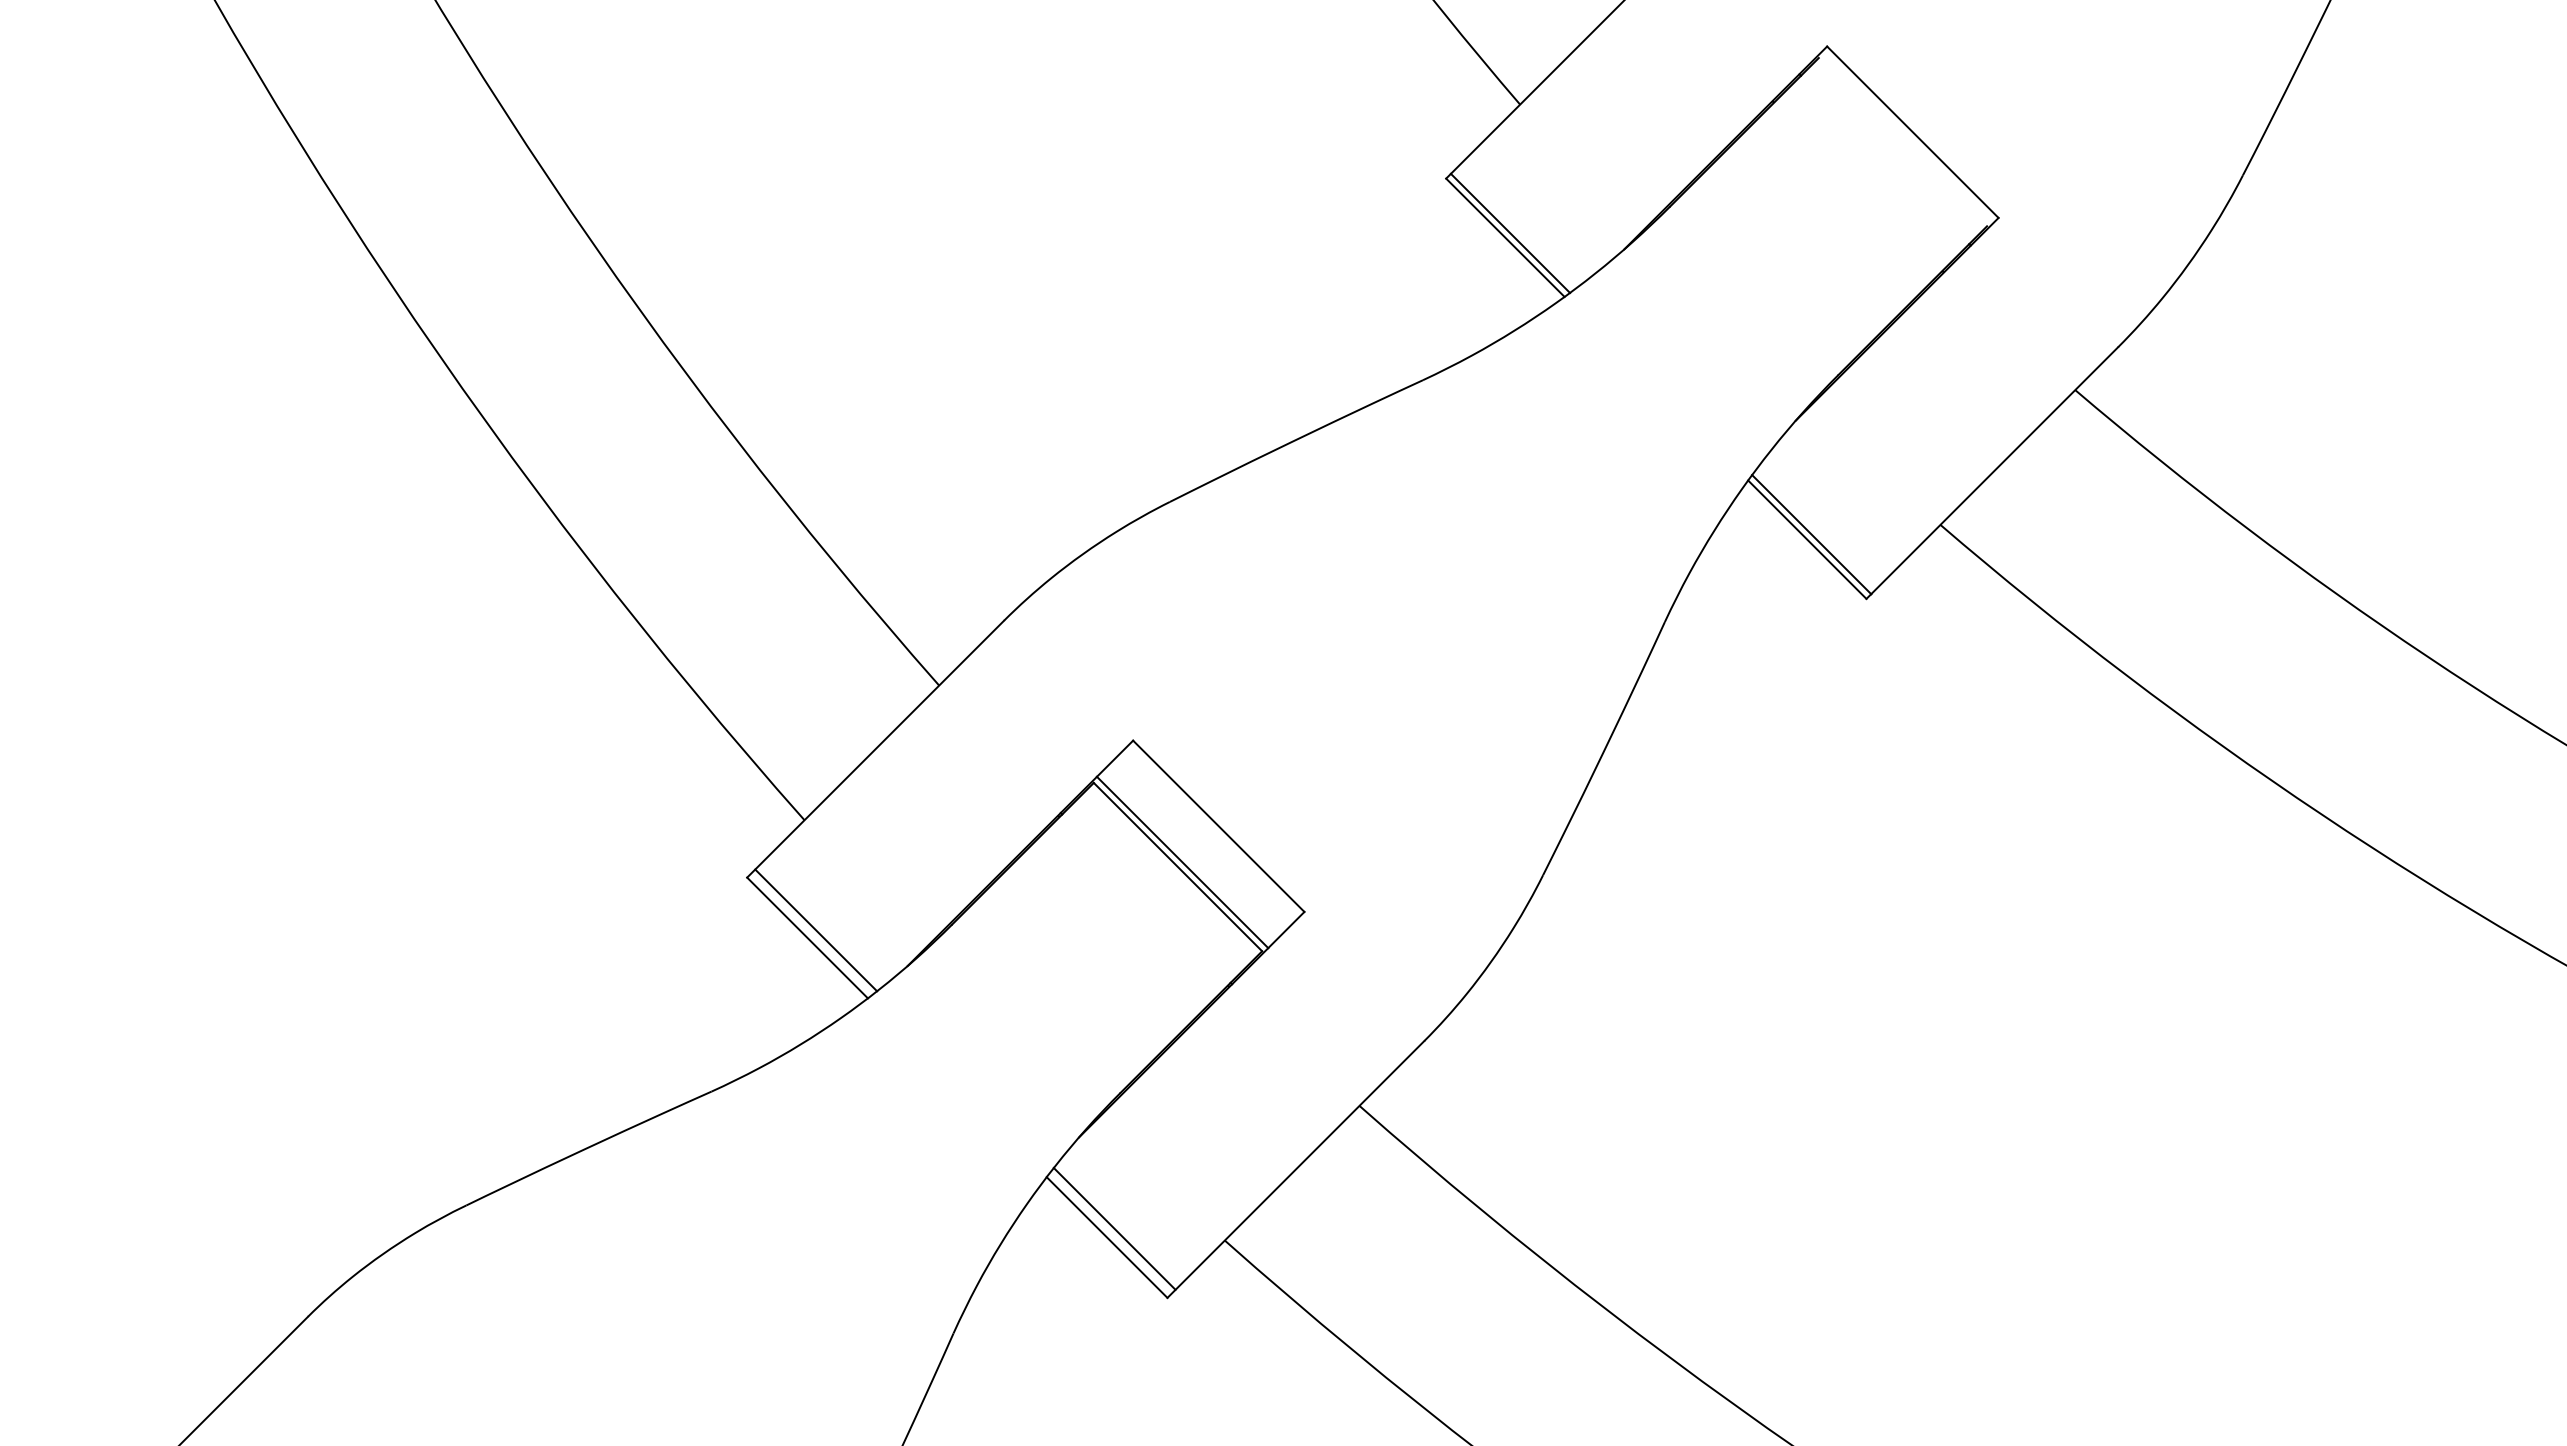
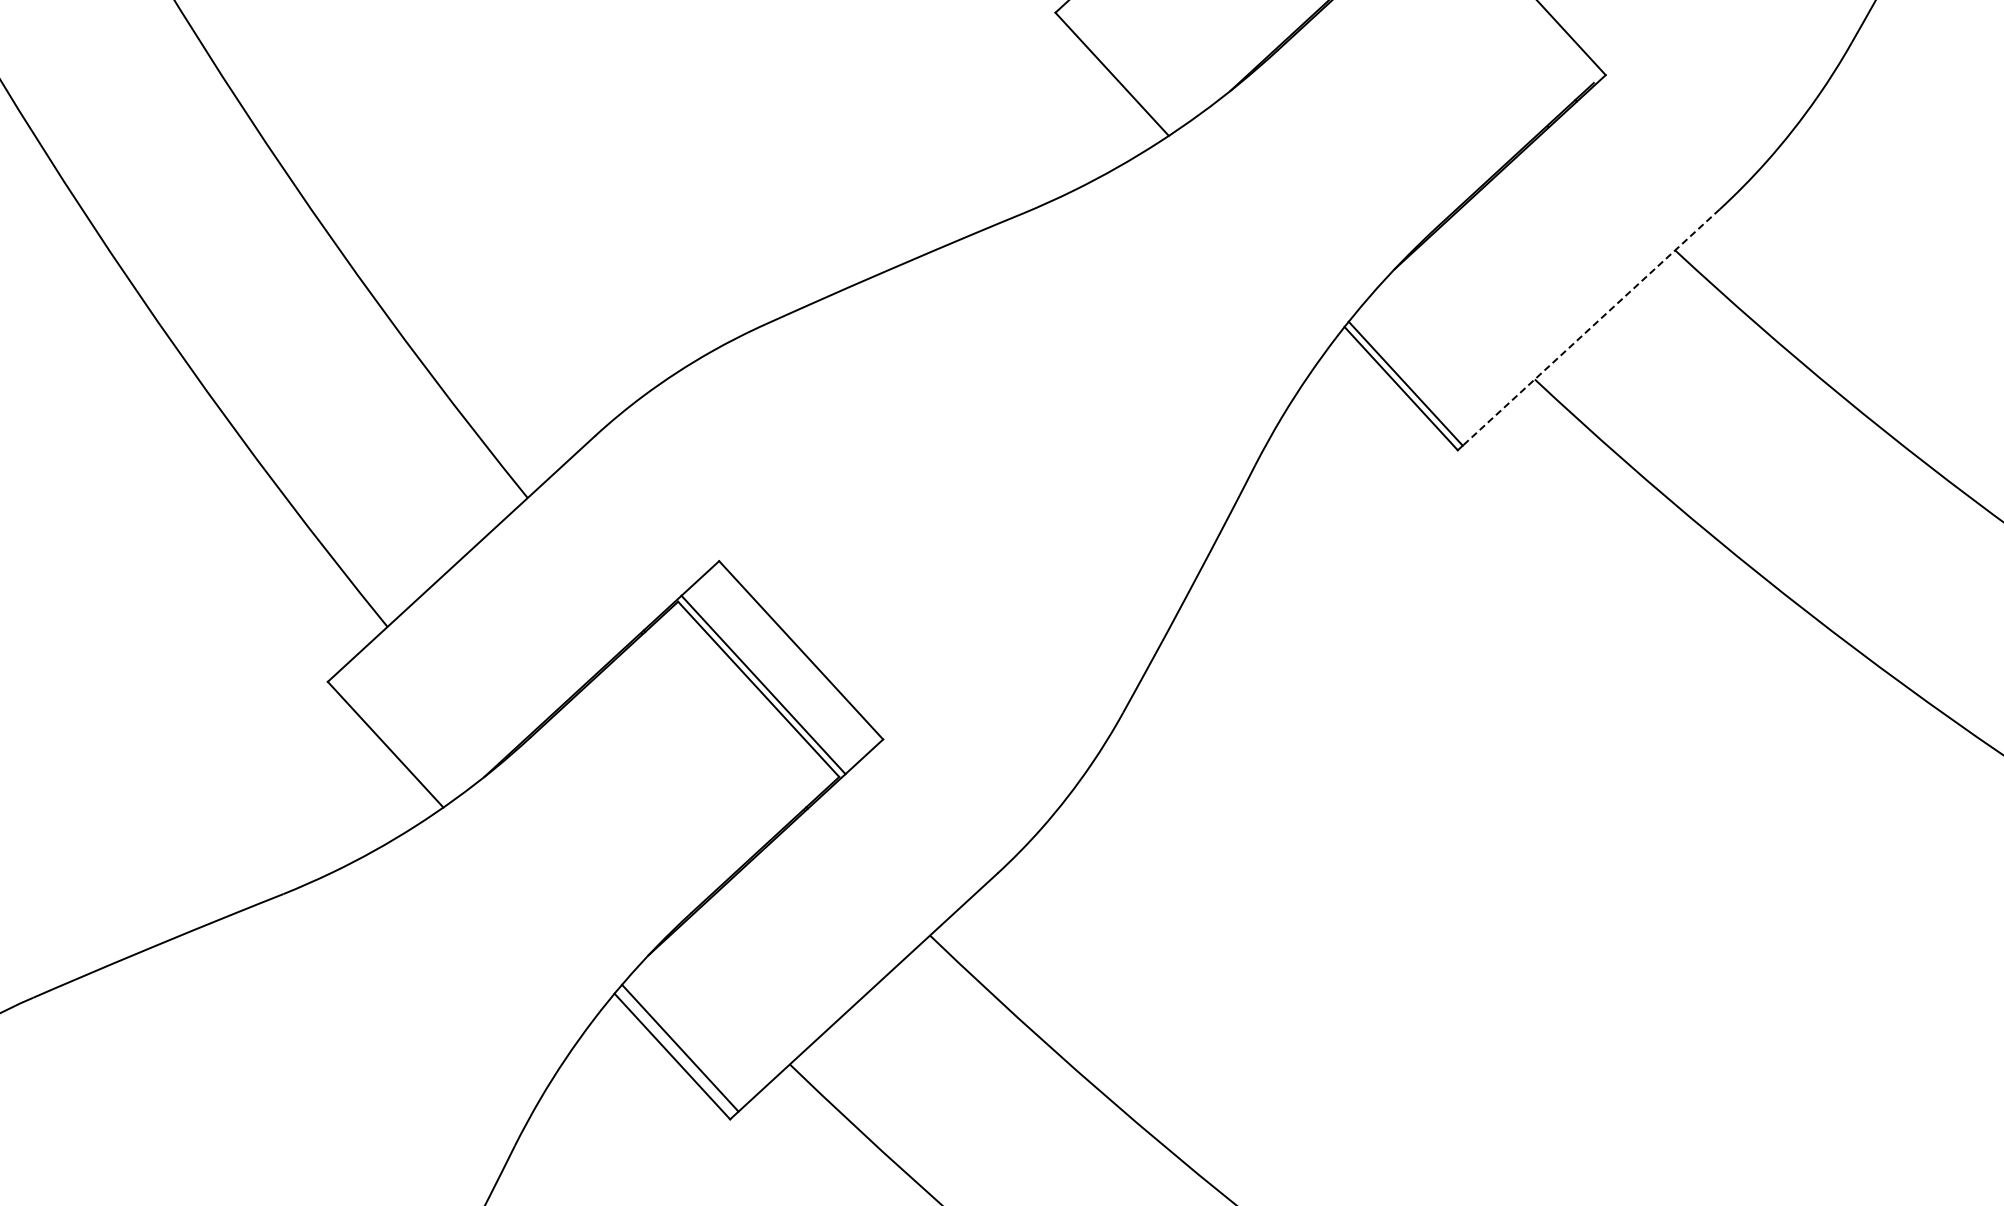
line: (1510, 233) -> (1117, 70), removed
line: (1994, 470) -> (1591, 327), solid -> dashed
line: (816, 930) -> (394, 737), removed

